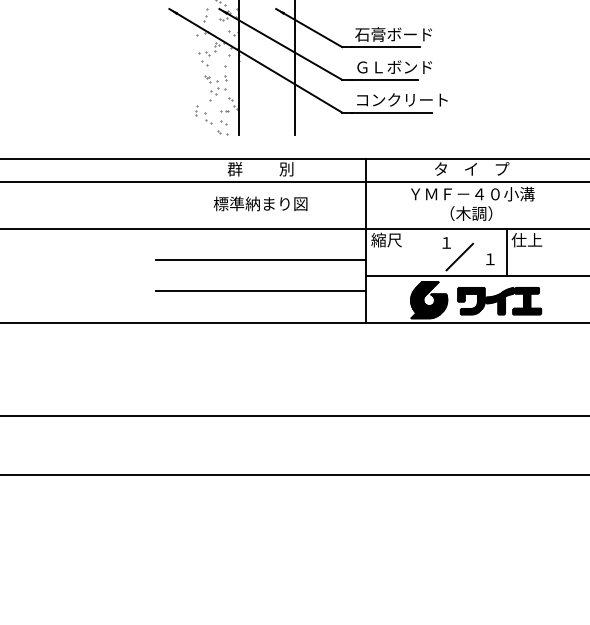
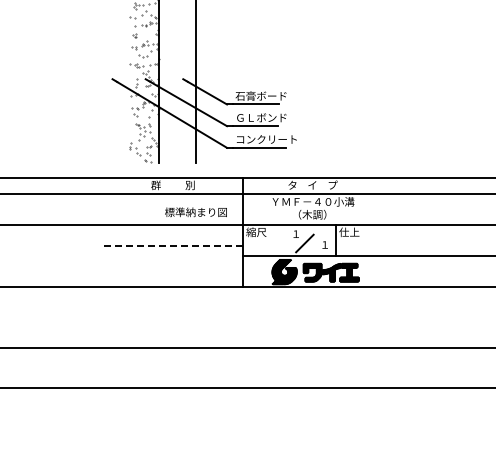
text: (259, 204) -> (195, 212), moved
line: (261, 260) -> (173, 245), solid -> dashed
line: (259, 291) -> (172, 266), removed

